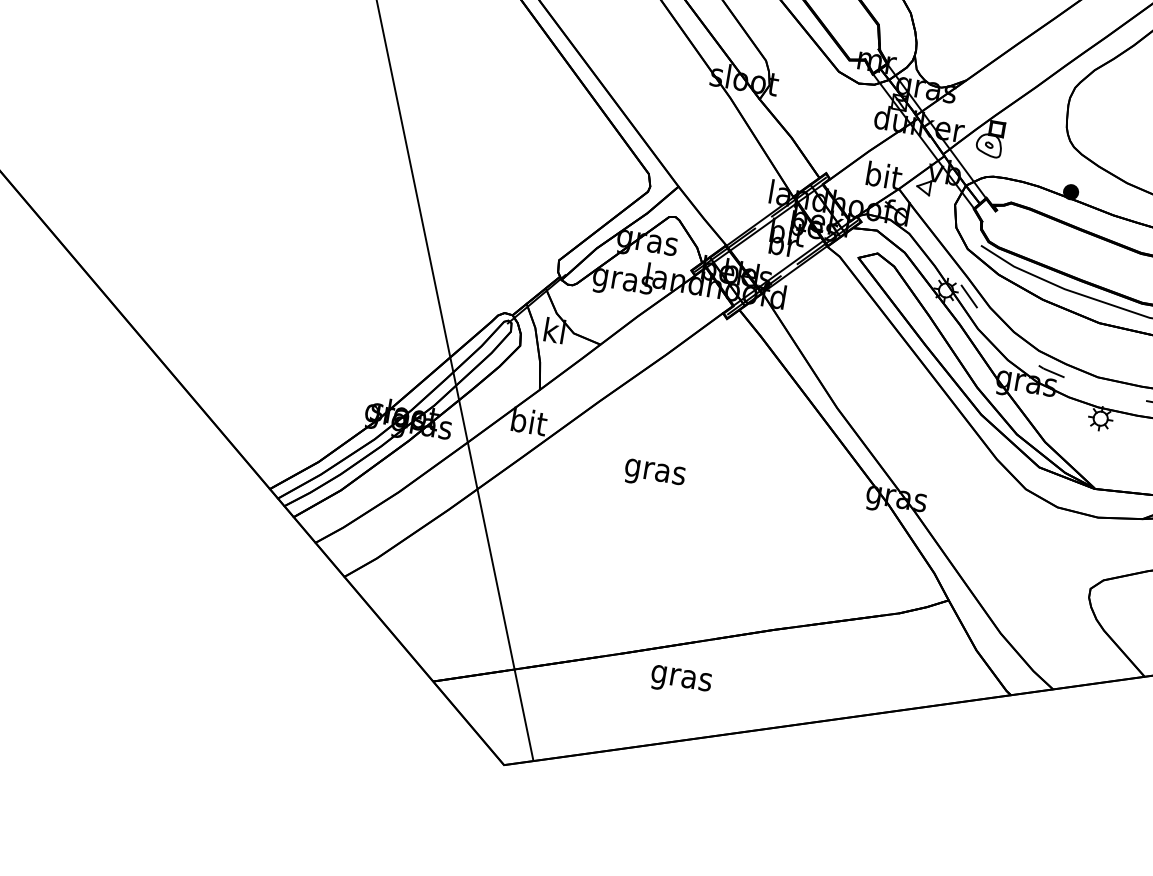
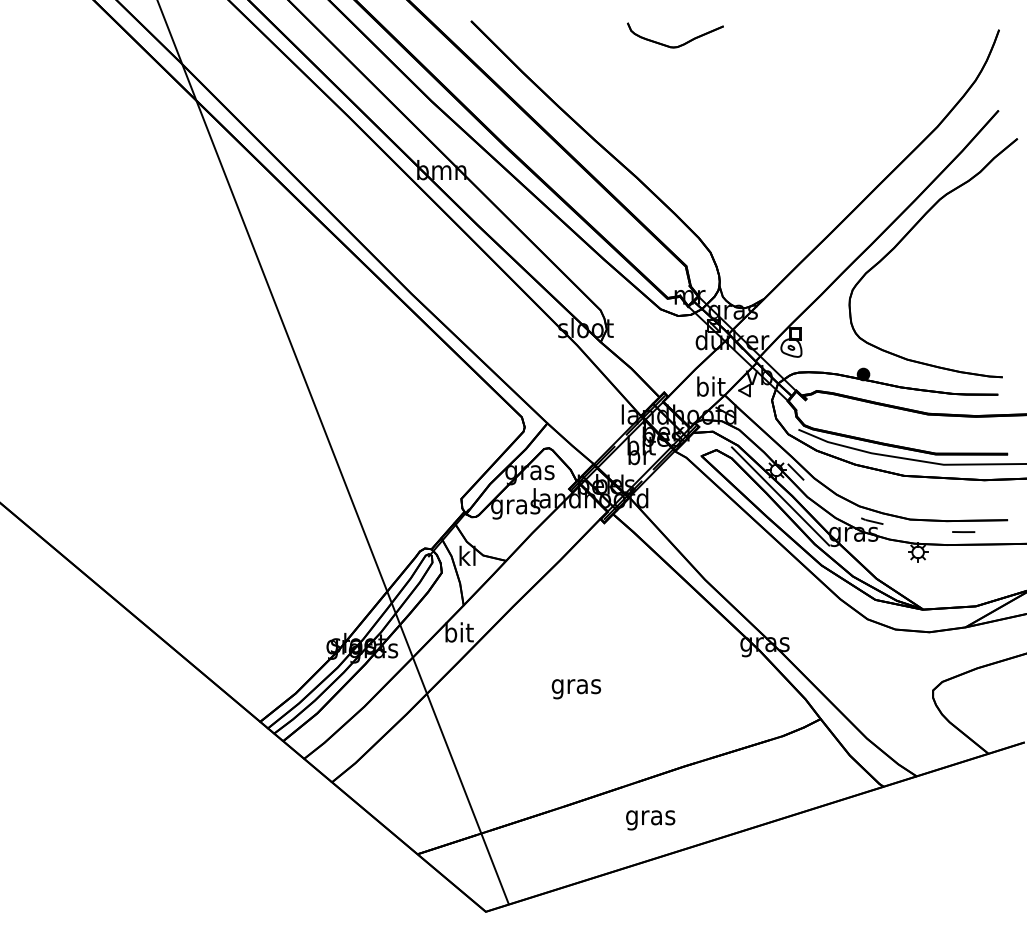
line: (945, 322) -> (780, 496), added
text: (653, 475) -> (575, 689), moved
text: (680, 681) -> (650, 820), moved

